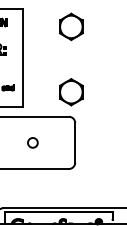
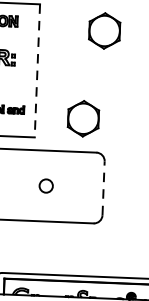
line: (22, 58) -> (36, 71), solid -> dashed
part: (71, 92) -> (83, 119), moved
line: (75, 142) -> (103, 187), solid -> dashed

